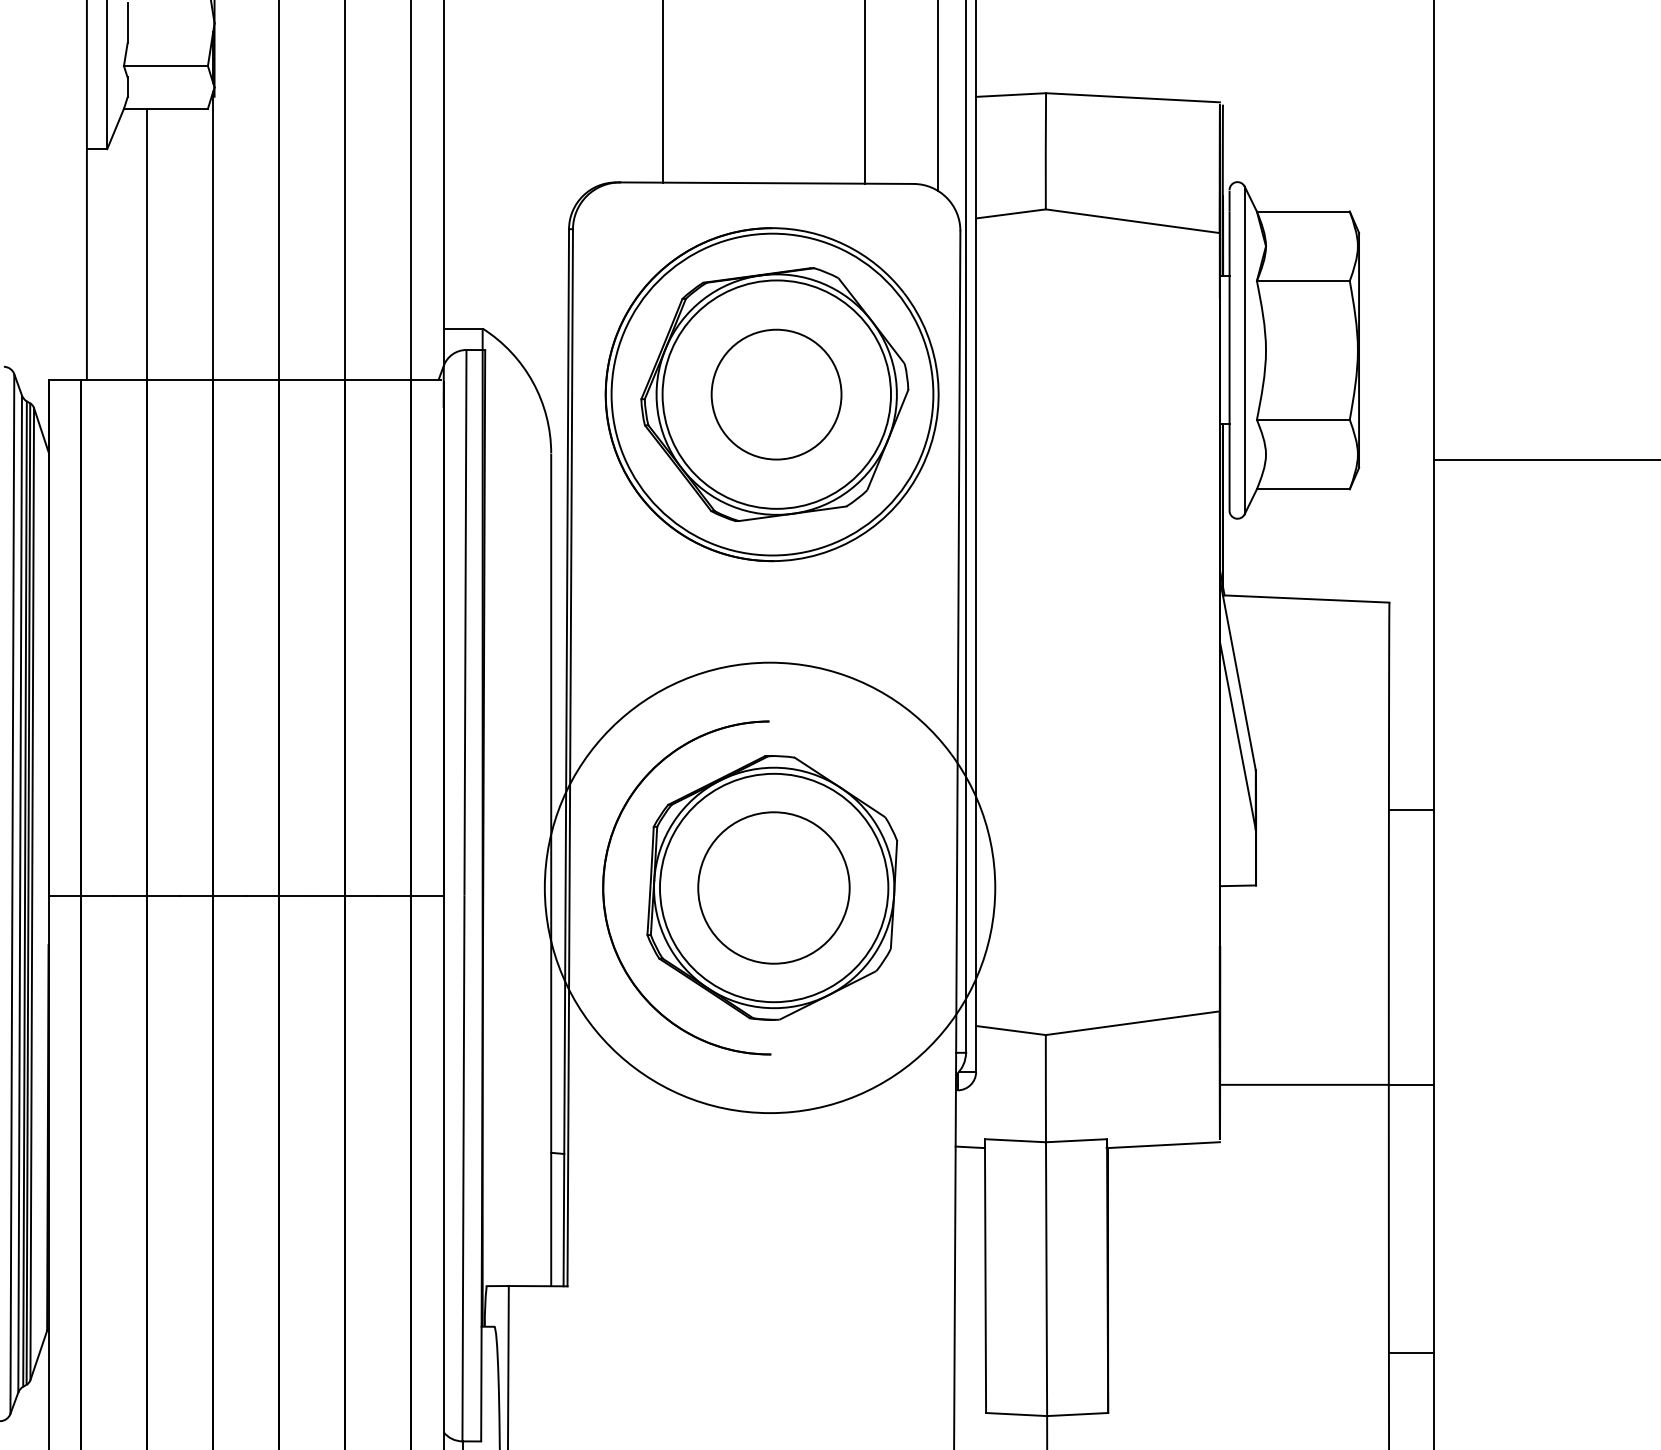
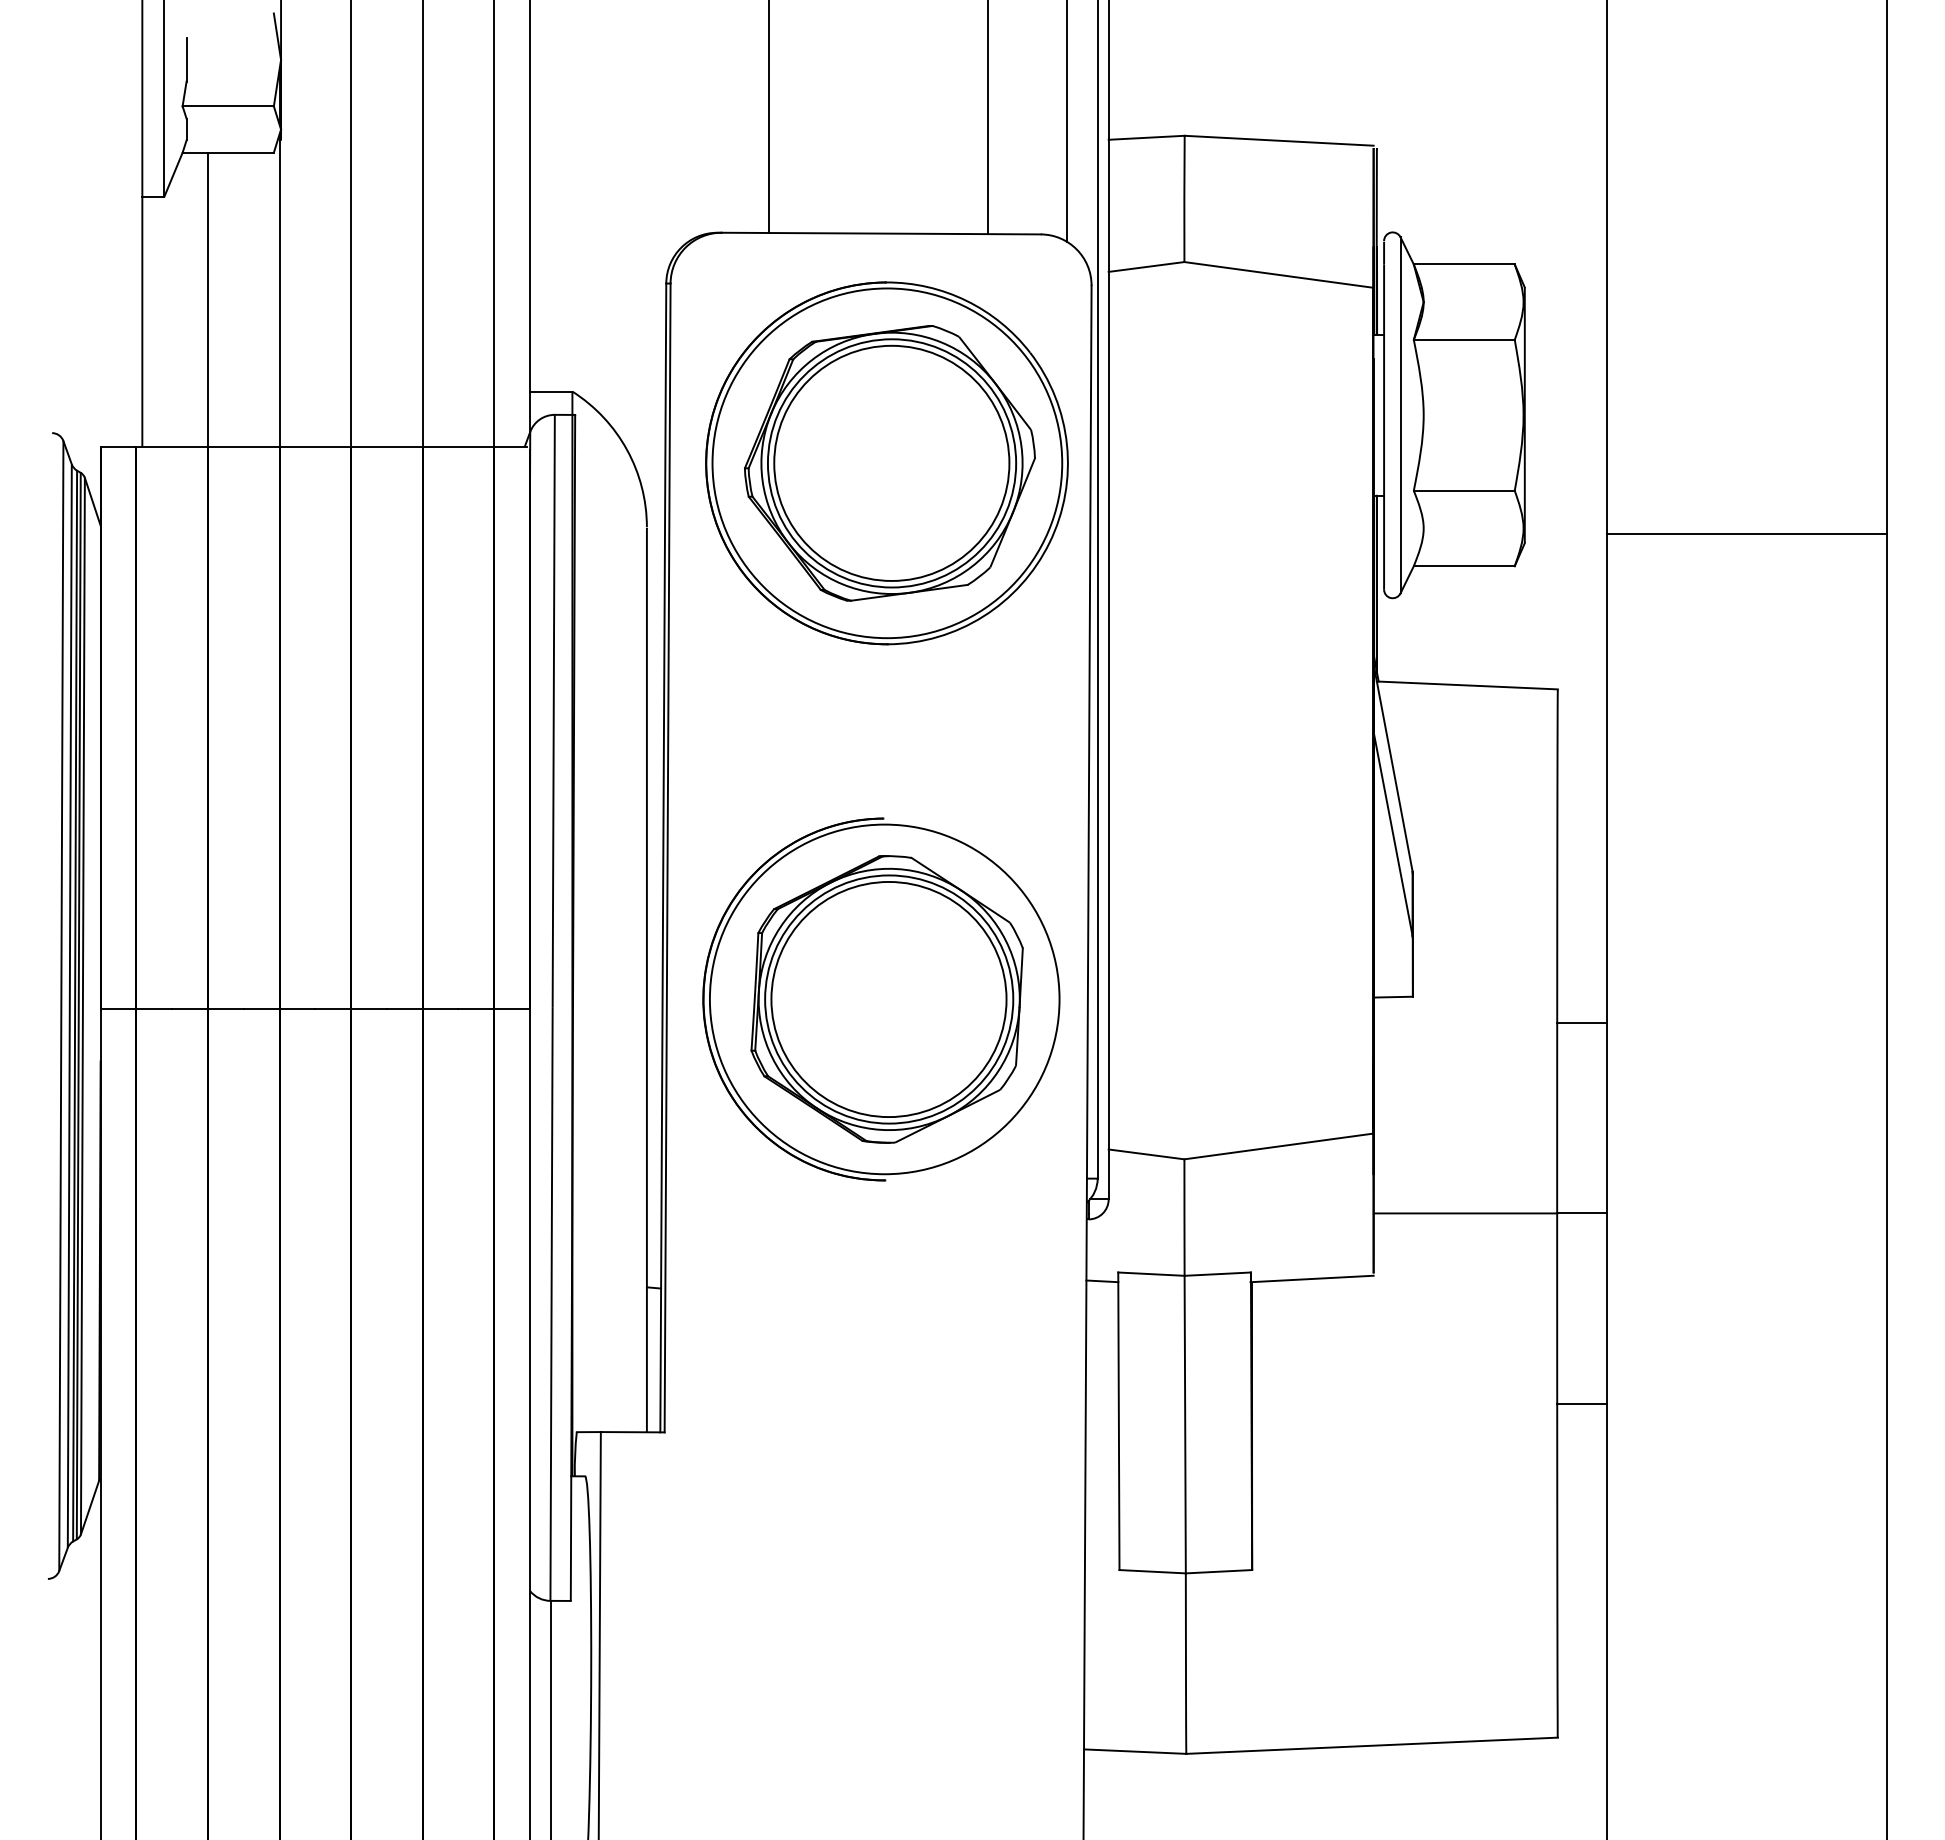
circle: (776, 393) -> (891, 462), size x1.67
line: (1411, 810) -> (1581, 1023), moved
circle: (769, 887) -> (884, 999), size x0.71
circle: (773, 887) -> (888, 999), size x1.43
line: (1411, 1353) -> (1581, 1404), moved

